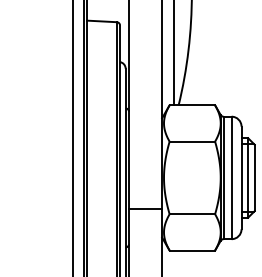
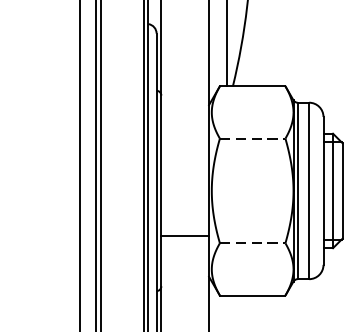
line: (192, 141) -> (252, 138), solid -> dashed
line: (192, 214) -> (252, 243), solid -> dashed

